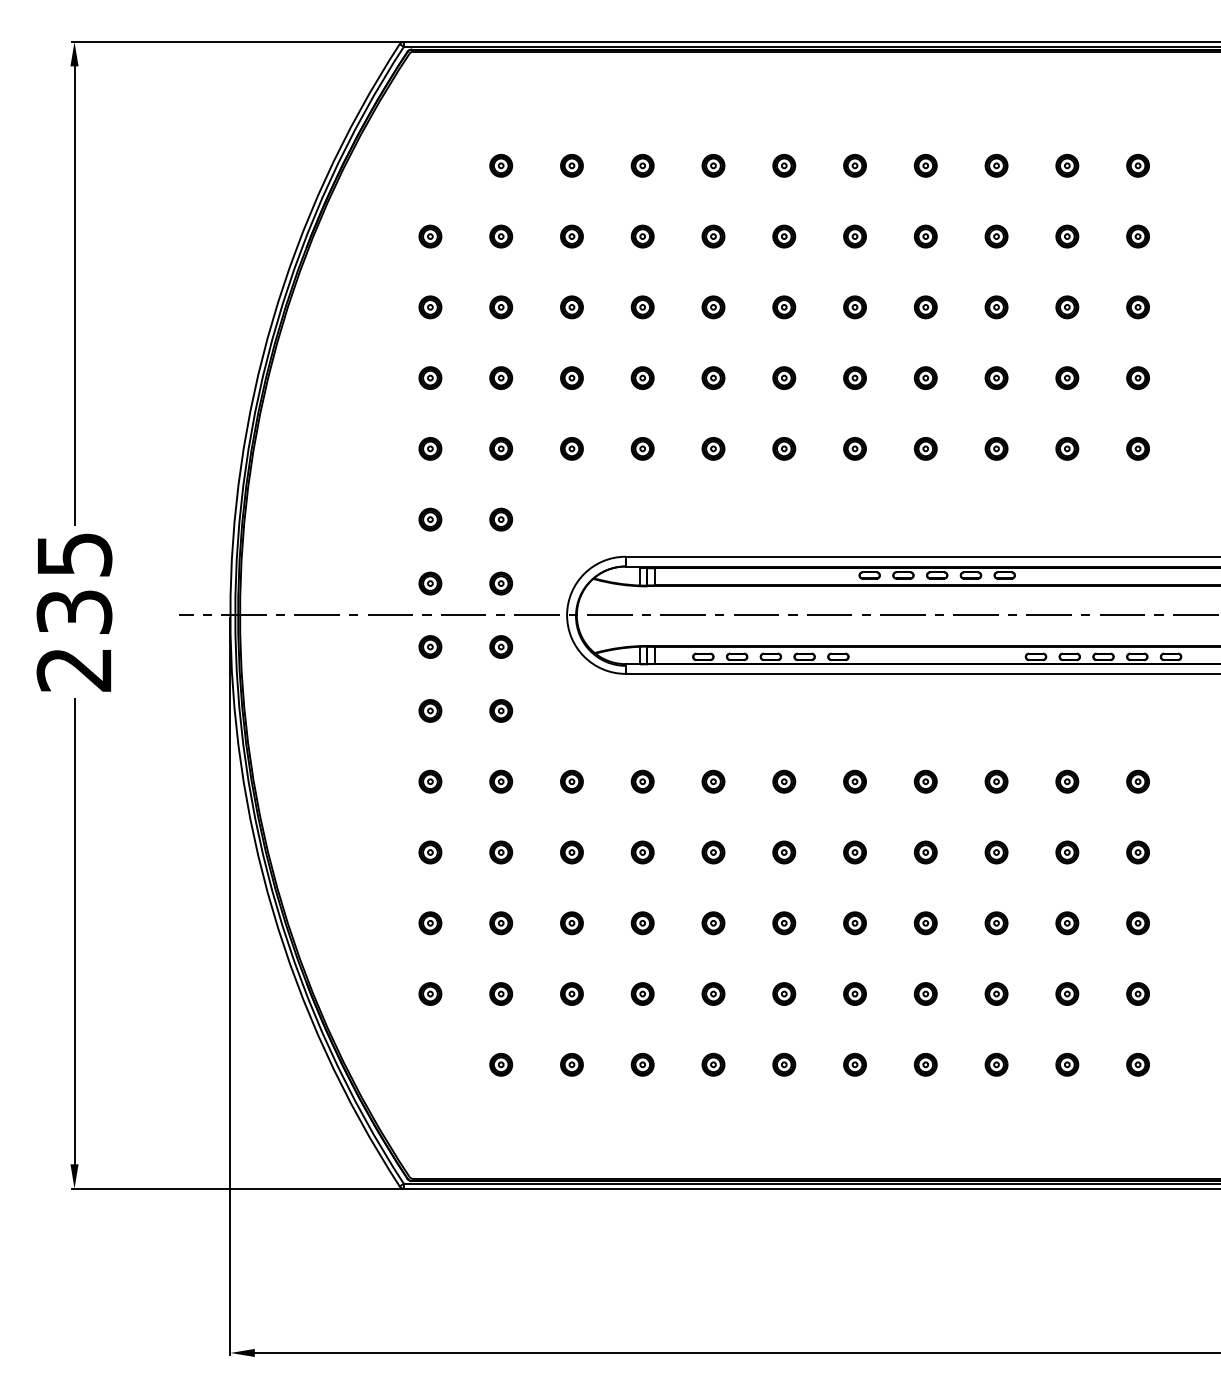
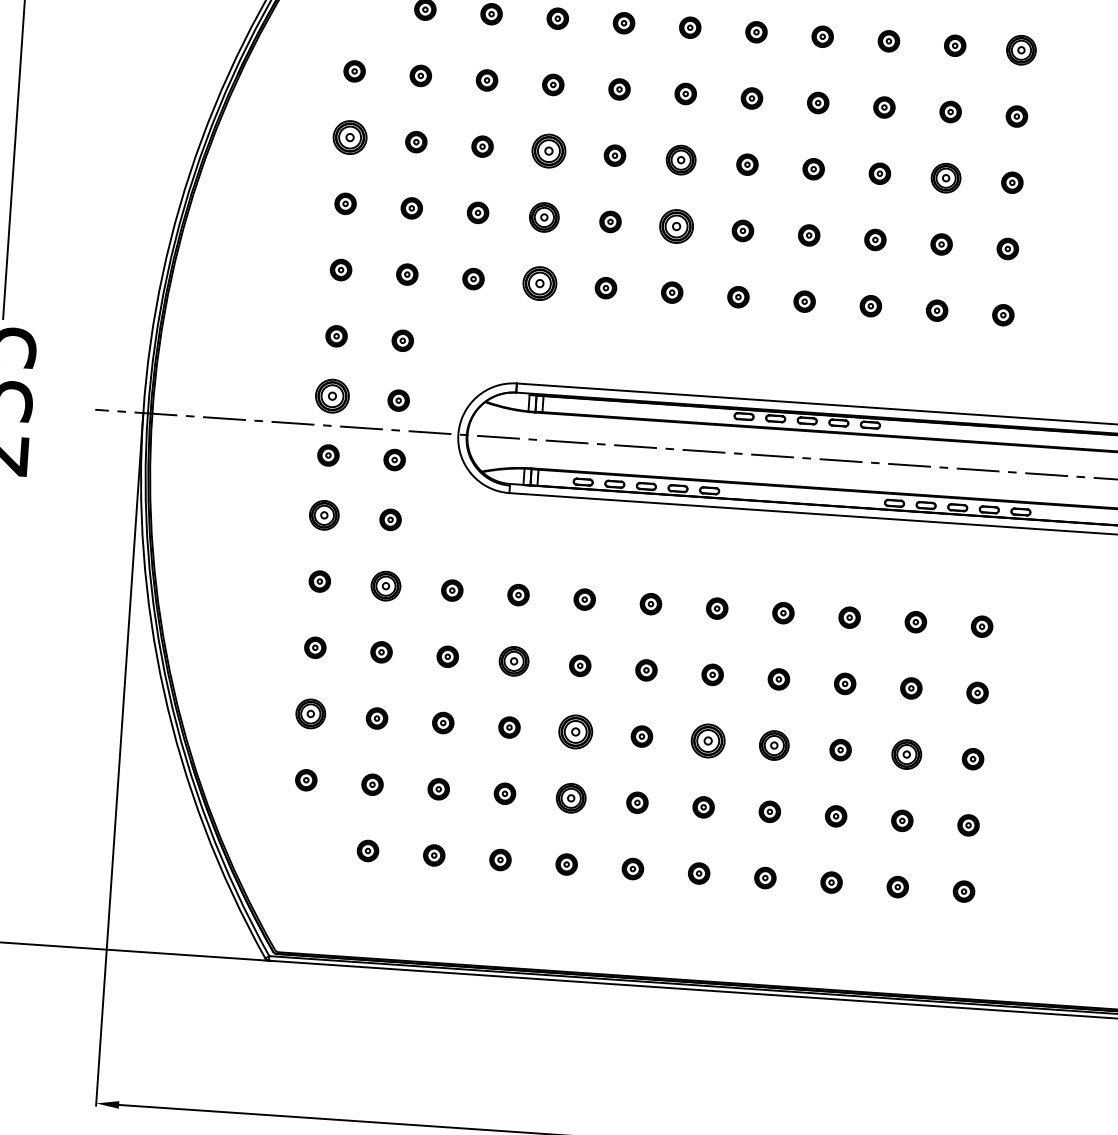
part: (1137, 165) -> (1020, 49), size x1.4
part: (430, 307) -> (350, 137), size x1.6
part: (642, 307) -> (548, 151), size x1.6
part: (784, 307) -> (681, 160), size x1.4
part: (1067, 307) -> (946, 178), size x1.4
part: (642, 377) -> (544, 216), size x1.4
part: (784, 377) -> (676, 225), size x1.6
part: (642, 448) -> (539, 283), size x1.6
part: (430, 583) -> (332, 396), size x1.6
part: (430, 710) -> (324, 514), size x1.4
part: (501, 781) -> (386, 585), size x1.4
part: (642, 852) -> (513, 661), size x1.4
part: (430, 923) -> (310, 714), size x1.4
part: (713, 923) -> (575, 732), size x1.6
part: (854, 923) -> (707, 741), size x1.6
part: (925, 923) -> (774, 745), size x1.4
part: (1067, 923) -> (906, 754), size x1.4
part: (713, 993) -> (571, 797), size x1.4

